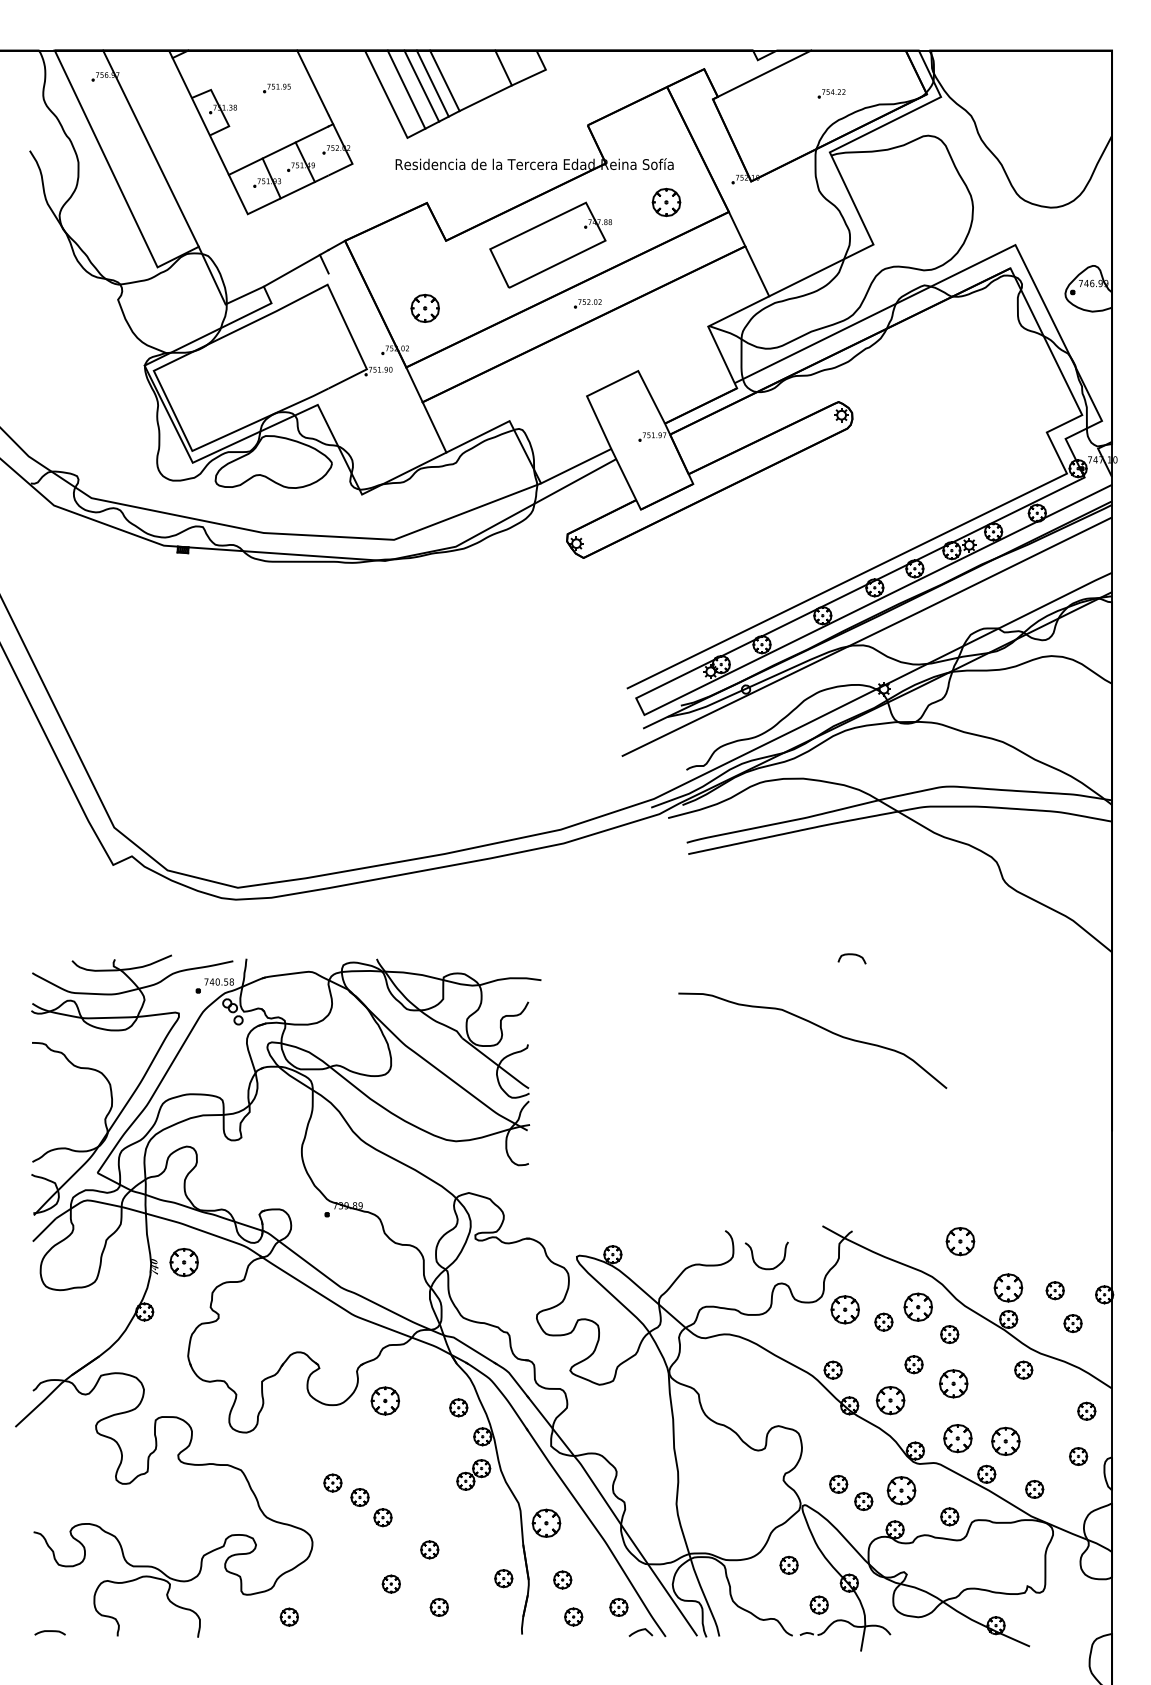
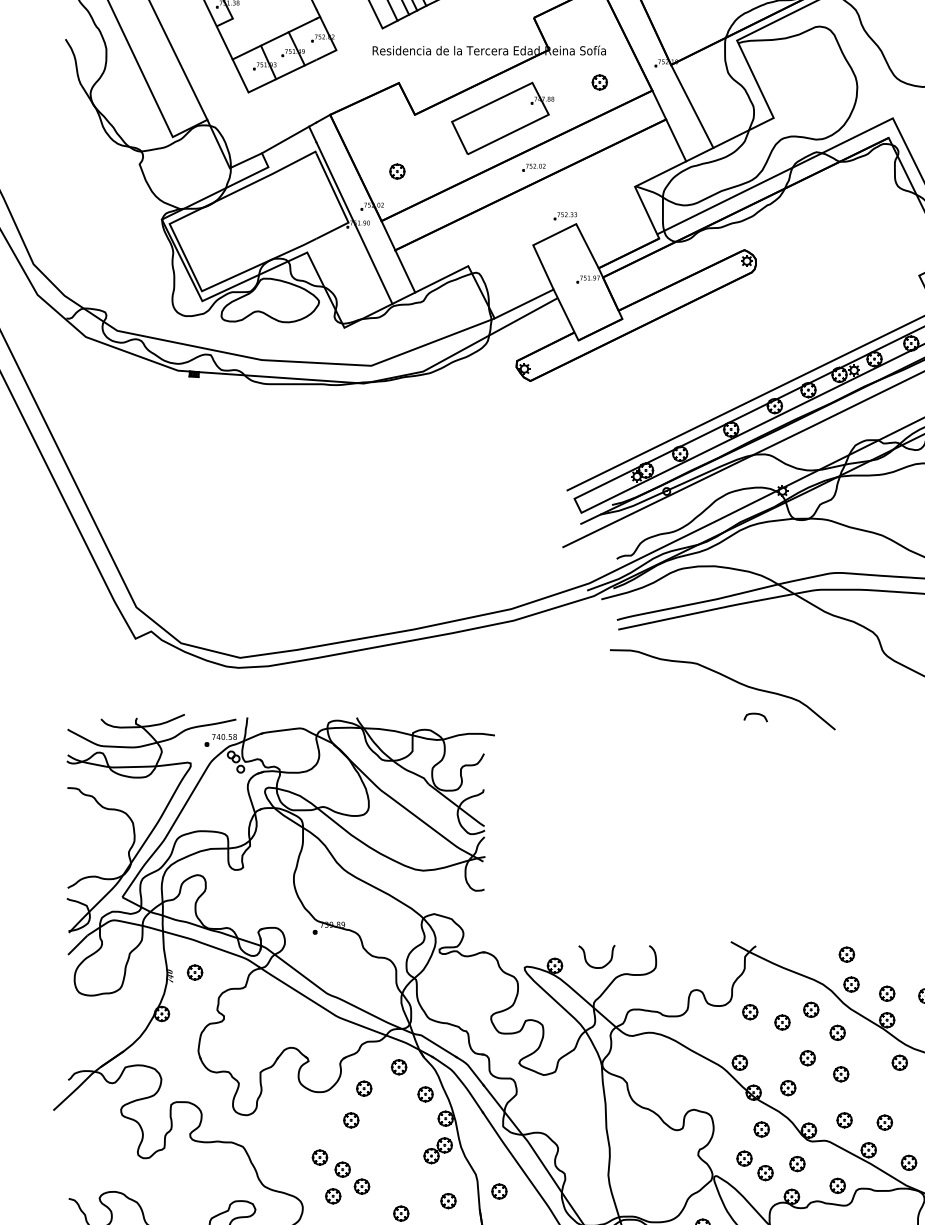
part: (665, 201) -> (599, 81), size x0.62
line: (776, 230) -> (692, 106), added
part: (424, 308) -> (396, 171), size x0.62
part: (625, 361) -> (565, 216), added
line: (373, 369) -> (354, 222), added
curve: (818, 1027) -> (727, 678), moved
part: (960, 1240) -> (846, 953), size x0.62
part: (183, 1262) -> (194, 972), size x0.62
curve: (763, 1267) -> (594, 966), moved
part: (965, 1276) -> (850, 984), added
part: (1008, 1287) -> (887, 993), size x0.62
part: (917, 1306) -> (810, 1009), size x0.62
part: (845, 1309) -> (750, 1011), size x0.62
part: (426, 1375) -> (398, 1067), added
part: (953, 1383) -> (840, 1073), size x0.62
part: (890, 1399) -> (788, 1087), size x0.62
part: (385, 1400) -> (364, 1088), size x0.62
part: (369, 1438) -> (350, 1120), added
part: (957, 1438) -> (844, 1120), size x0.62
part: (1005, 1441) -> (884, 1122), size x0.62
part: (858, 1449) -> (761, 1129), added
part: (901, 1490) -> (797, 1163), size x0.62
part: (546, 1523) -> (499, 1191), size x0.62
part: (348, 1528) -> (333, 1195), added
part: (485, 1534) -> (448, 1200), added

